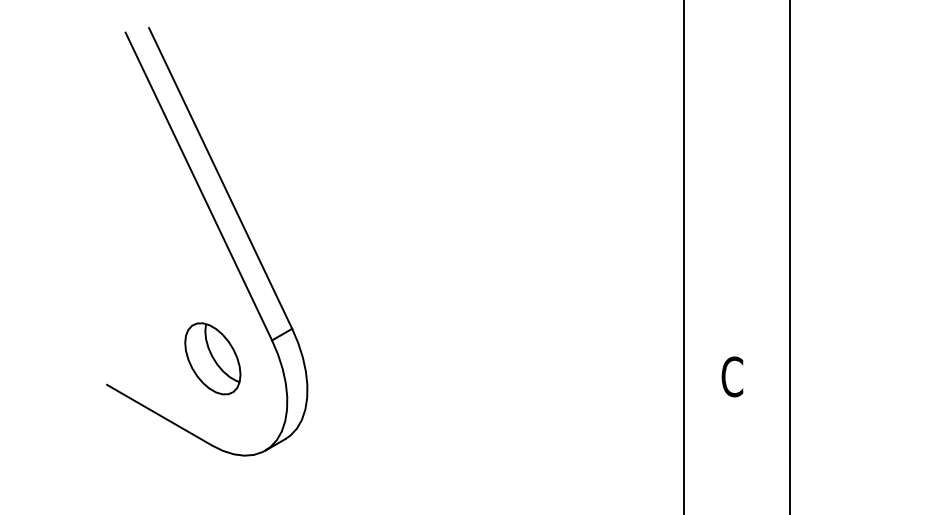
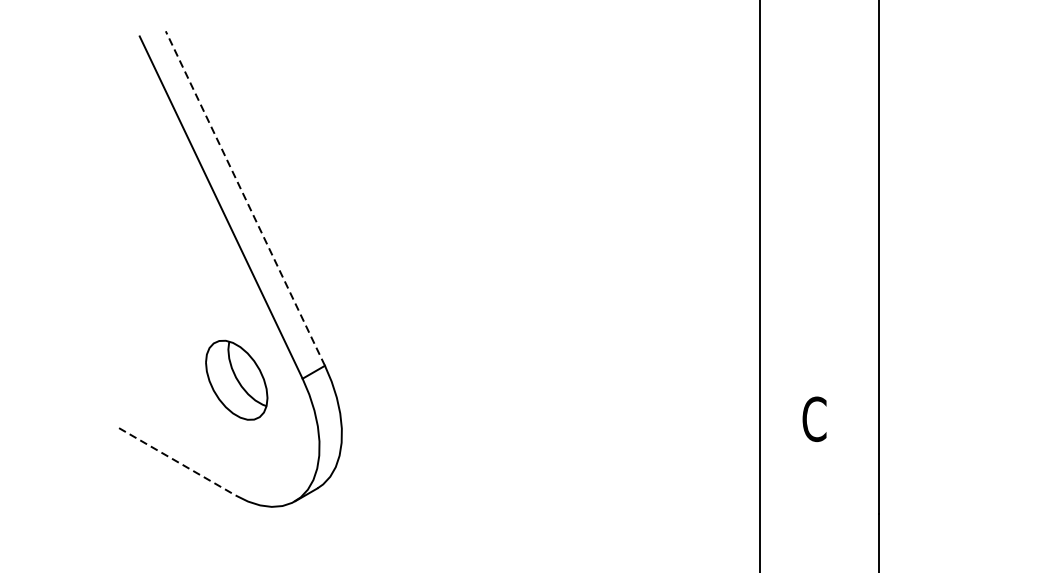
line: (220, 178) -> (245, 198), solid -> dashed
part: (212, 358) -> (236, 379), moved
line: (159, 415) -> (177, 462), solid -> dashed

